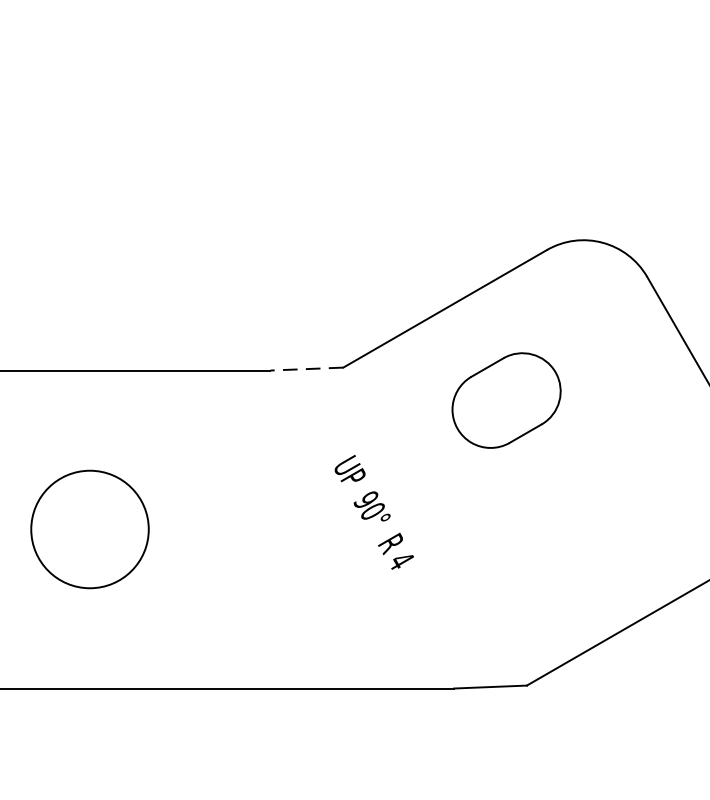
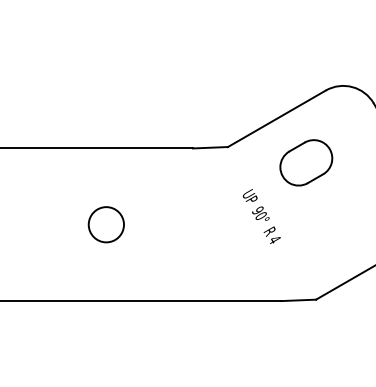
line: (306, 368) -> (210, 147), dashed -> solid
text: (373, 512) -> (261, 216), moved
circle: (90, 528) -> (106, 224), size x0.62

